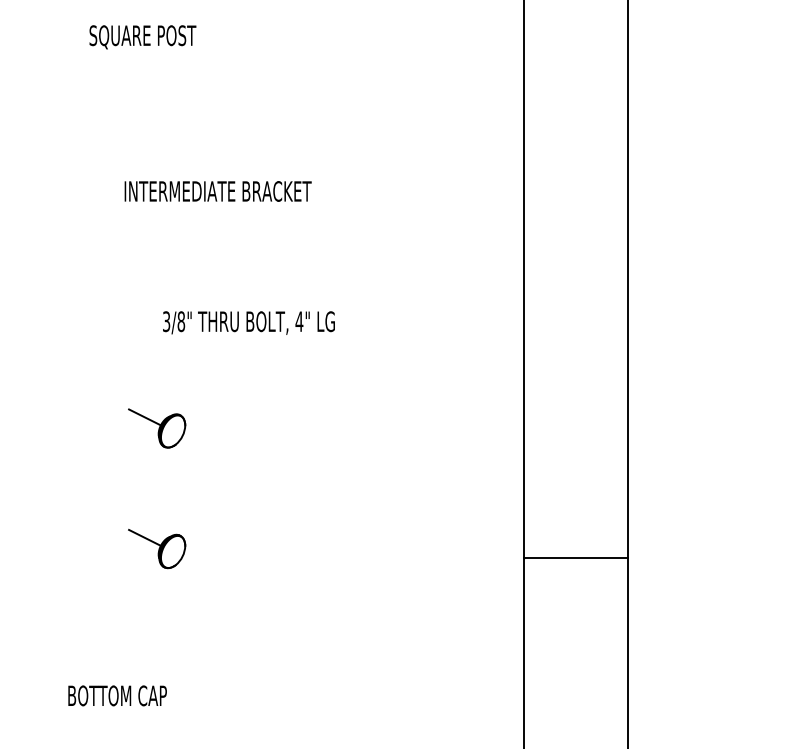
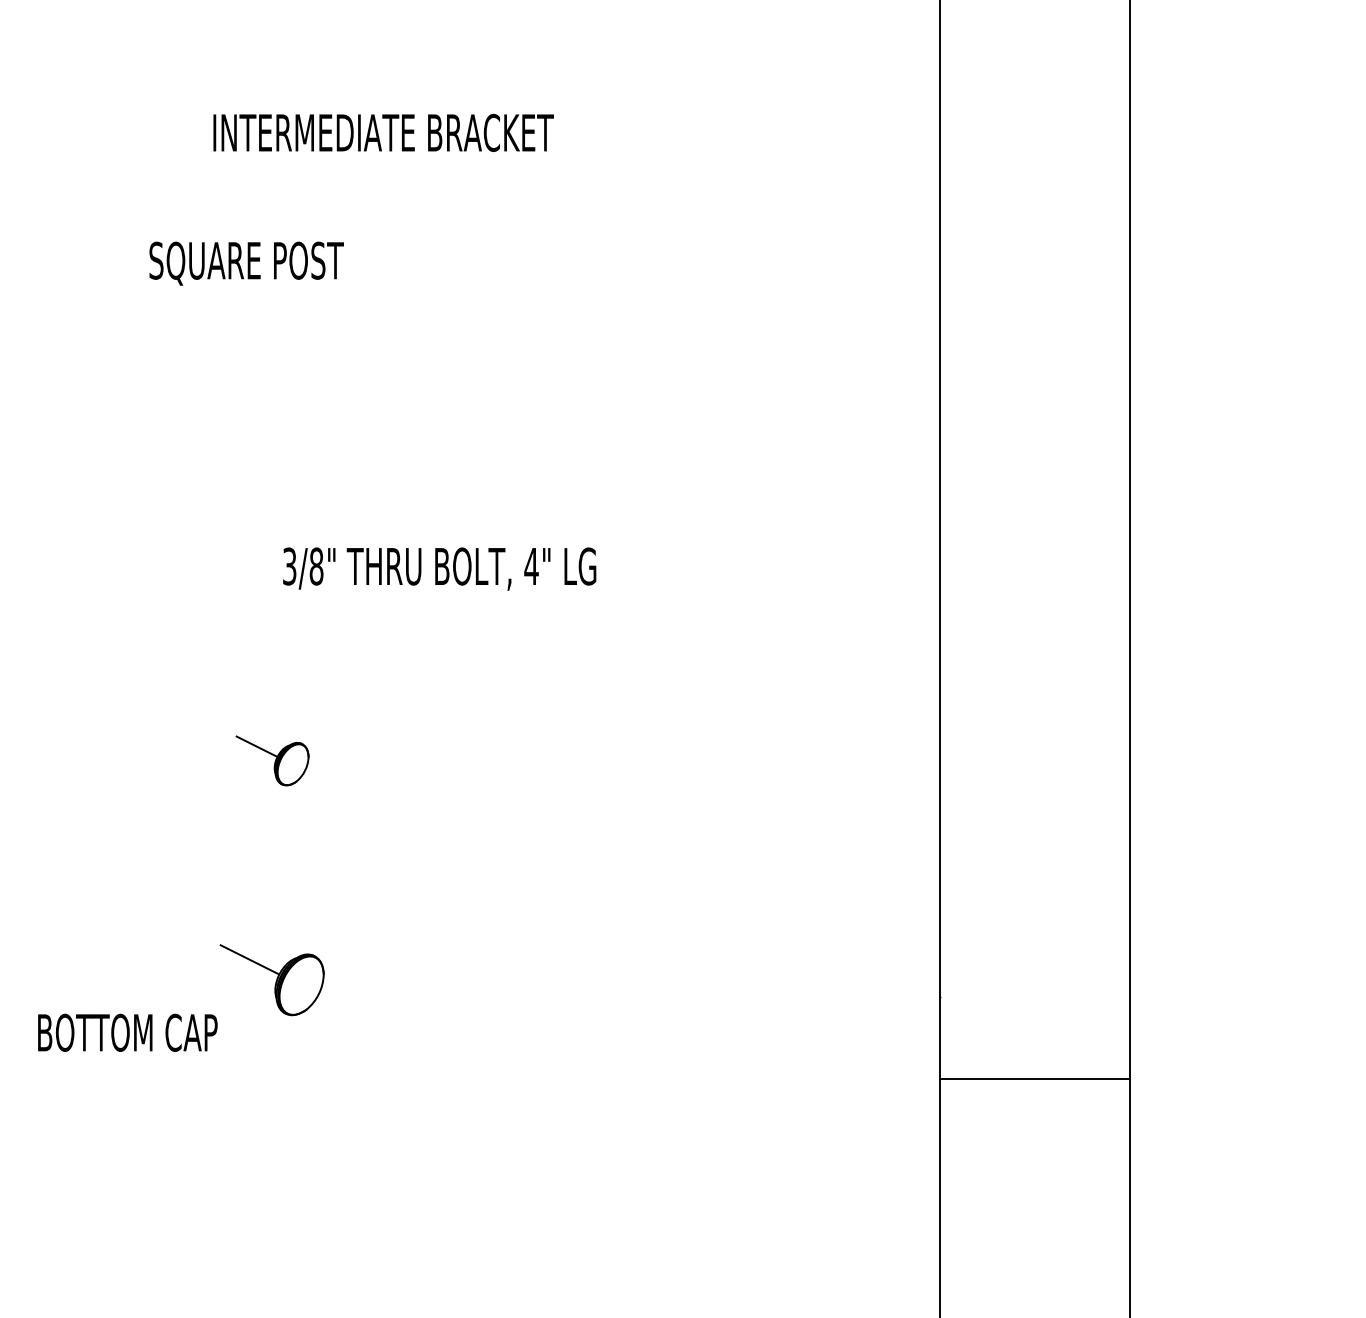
text: (142, 37) -> (245, 264), moved
text: (217, 191) -> (382, 132), moved
part: (157, 428) -> (273, 760), size x0.7
line: (575, 558) -> (1034, 1079), moved
text: (117, 695) -> (127, 1032), moved

